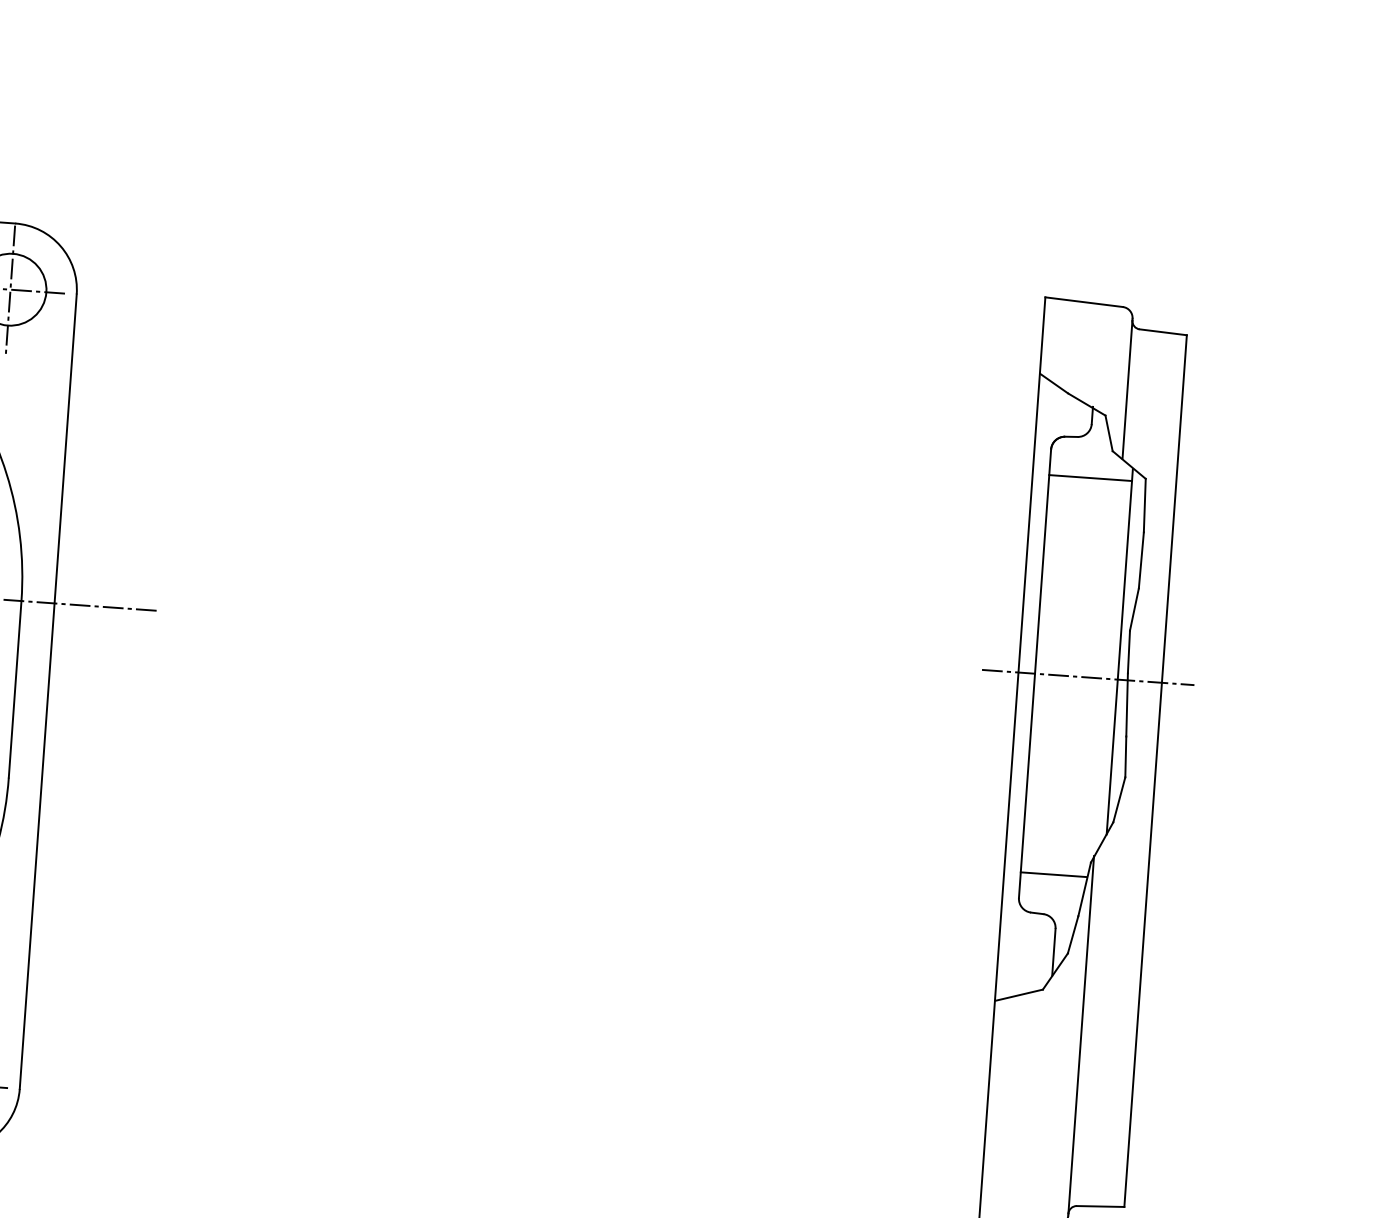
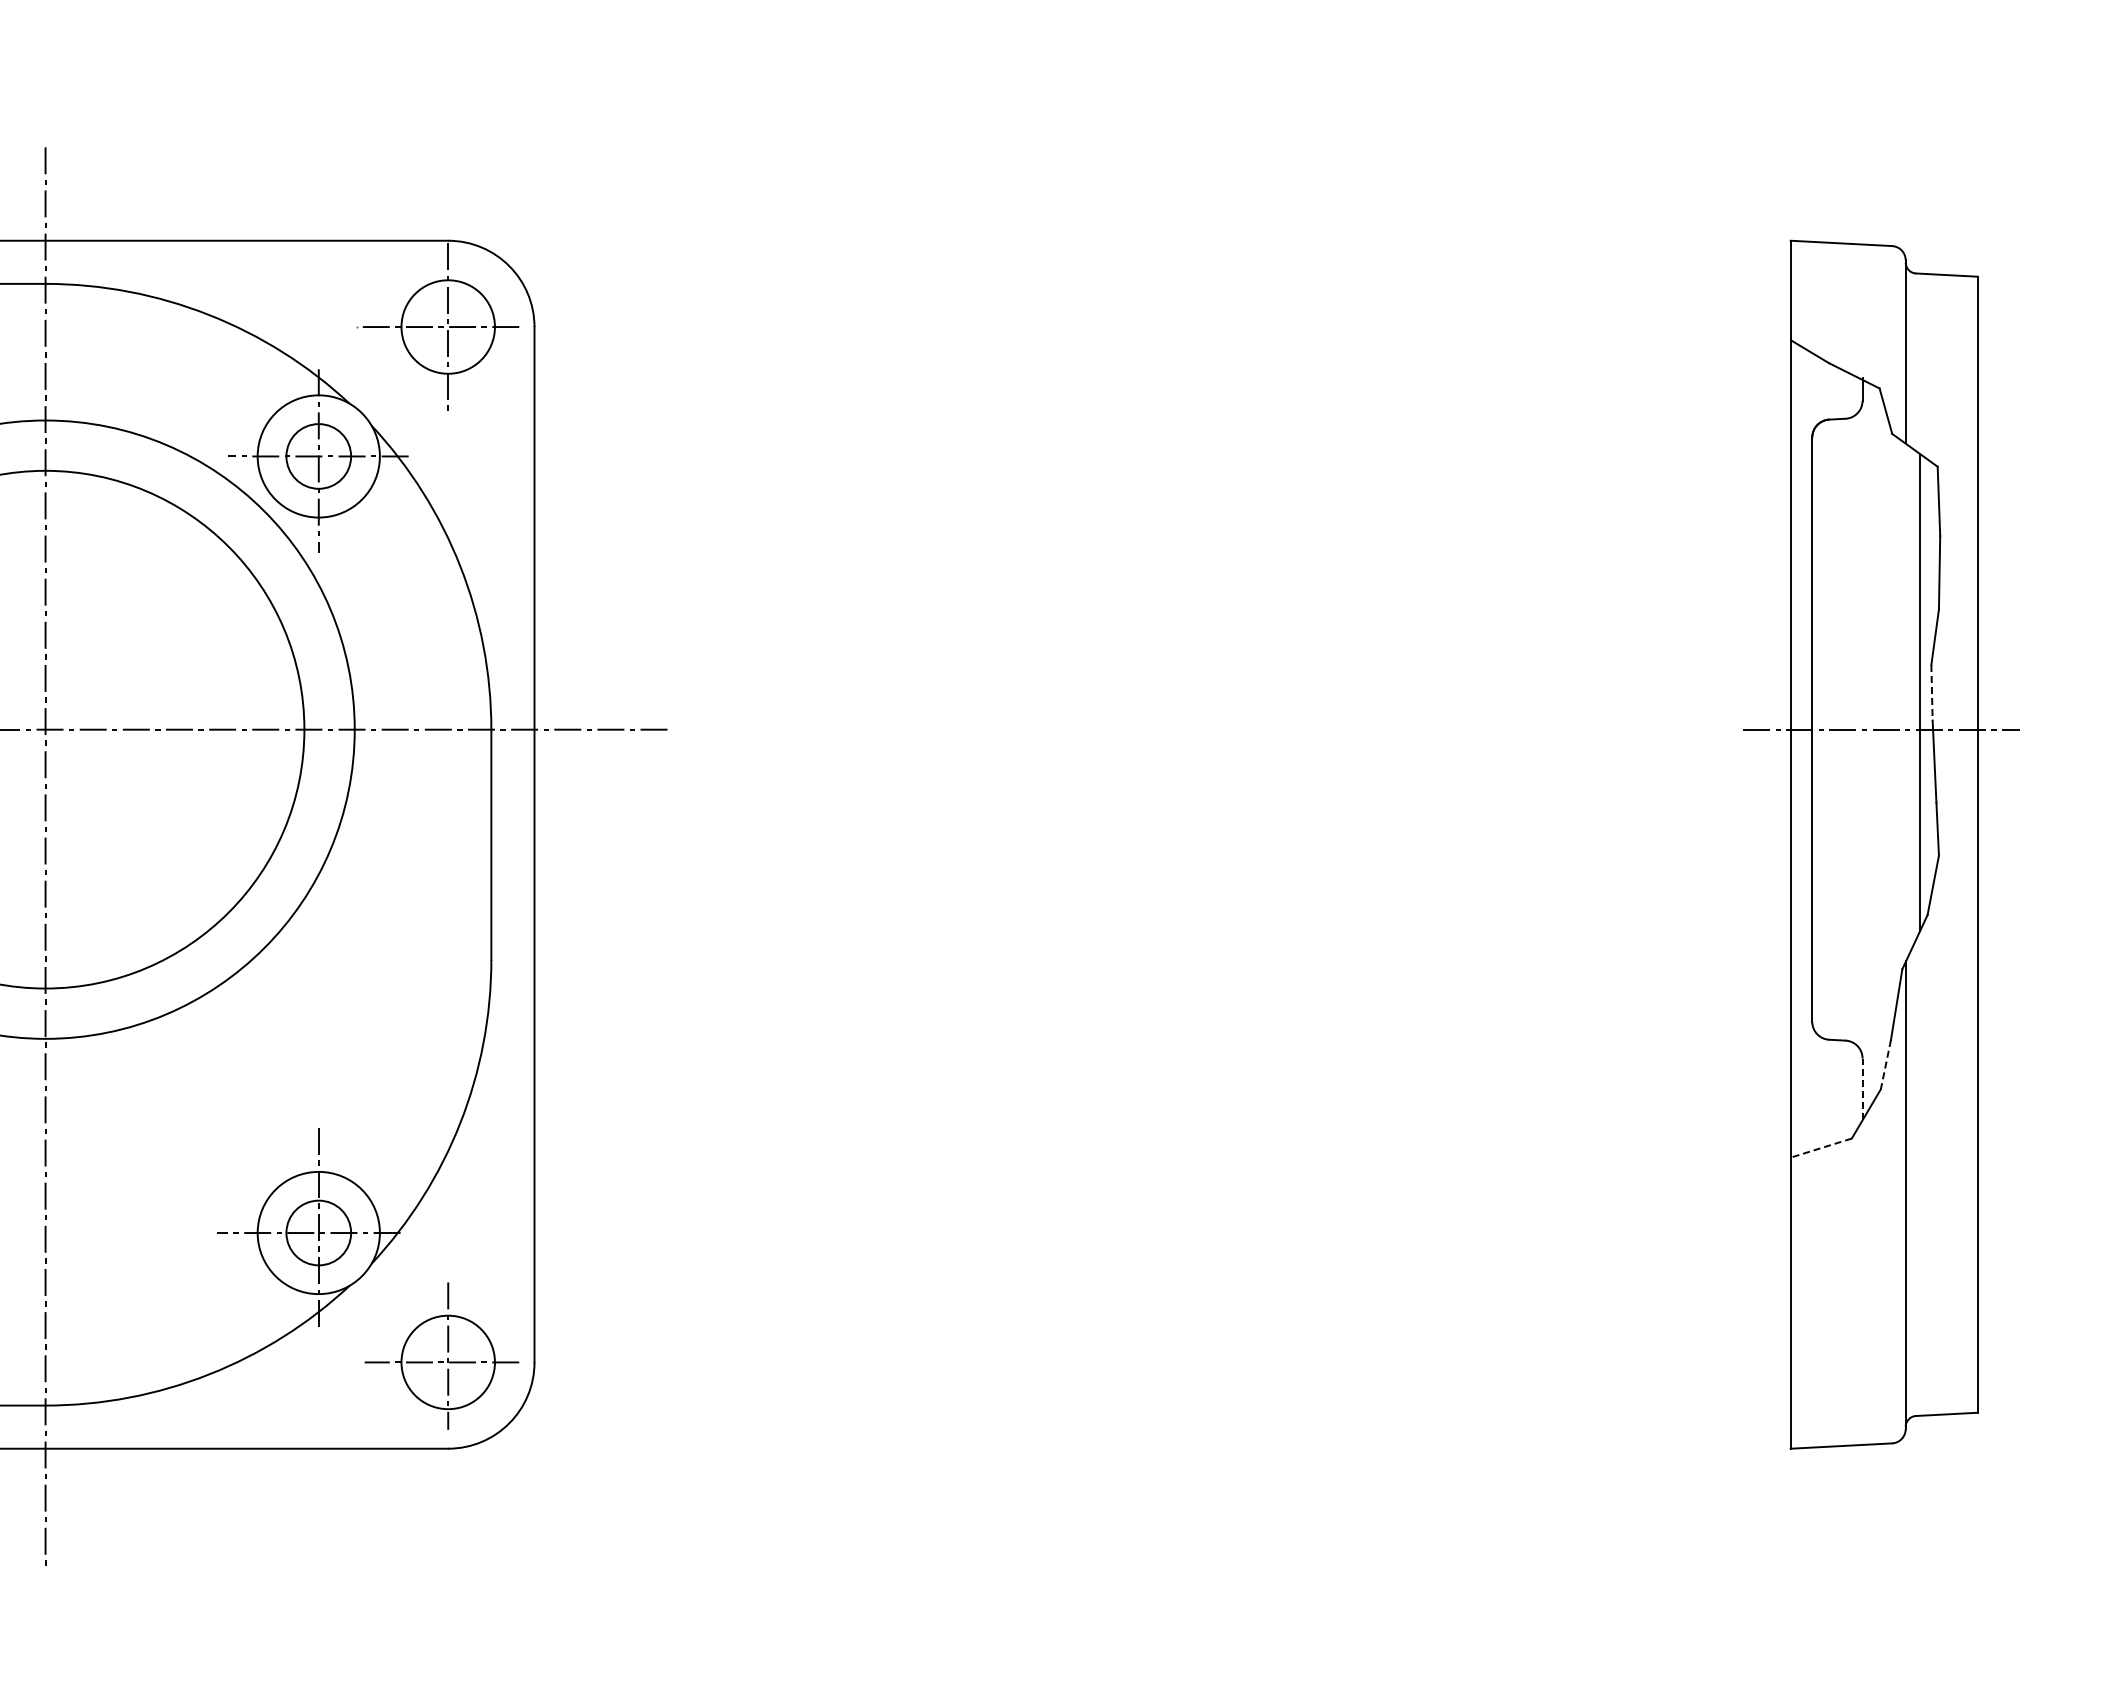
line: (1090, 477) -> (1866, 470), removed
line: (1129, 651) -> (1932, 692), solid -> dashed
line: (1053, 874) -> (1855, 988), removed
line: (1072, 935) -> (1885, 1065), solid -> dashed
line: (1053, 952) -> (1862, 1089), solid -> dashed
line: (1019, 995) -> (1821, 1148), solid -> dashed

